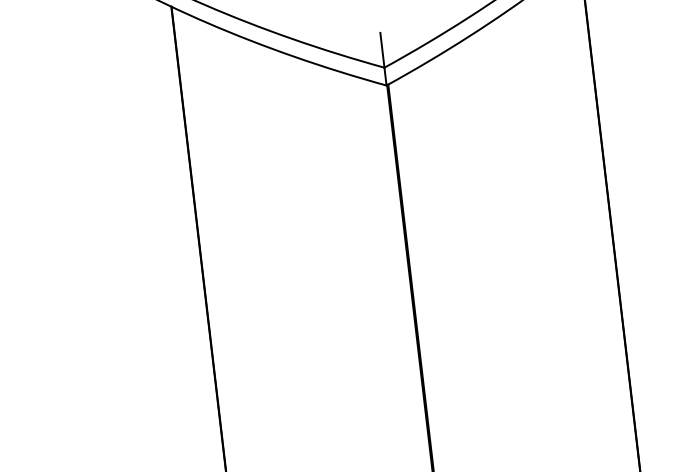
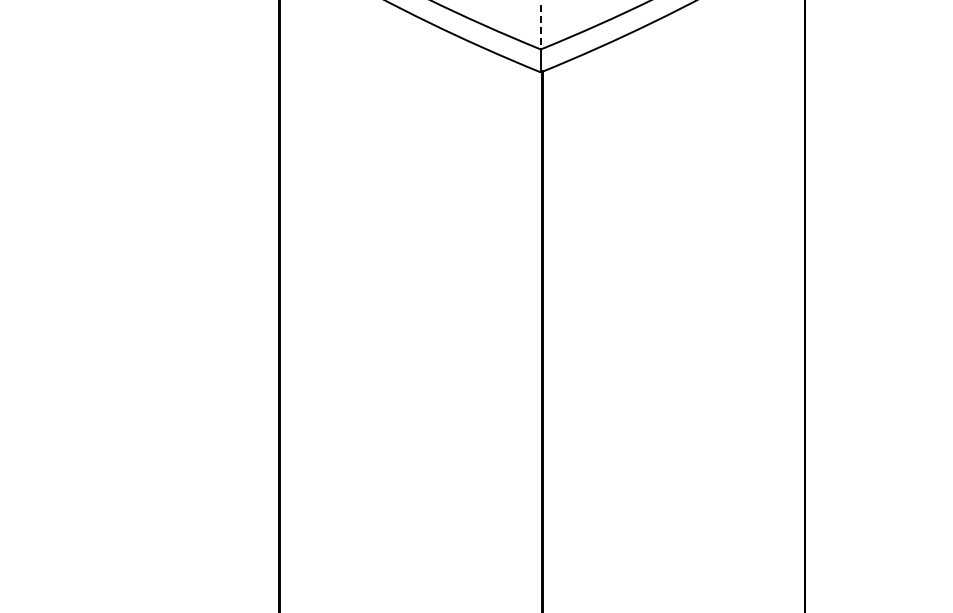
line: (382, 50) -> (540, 27), solid -> dashed

